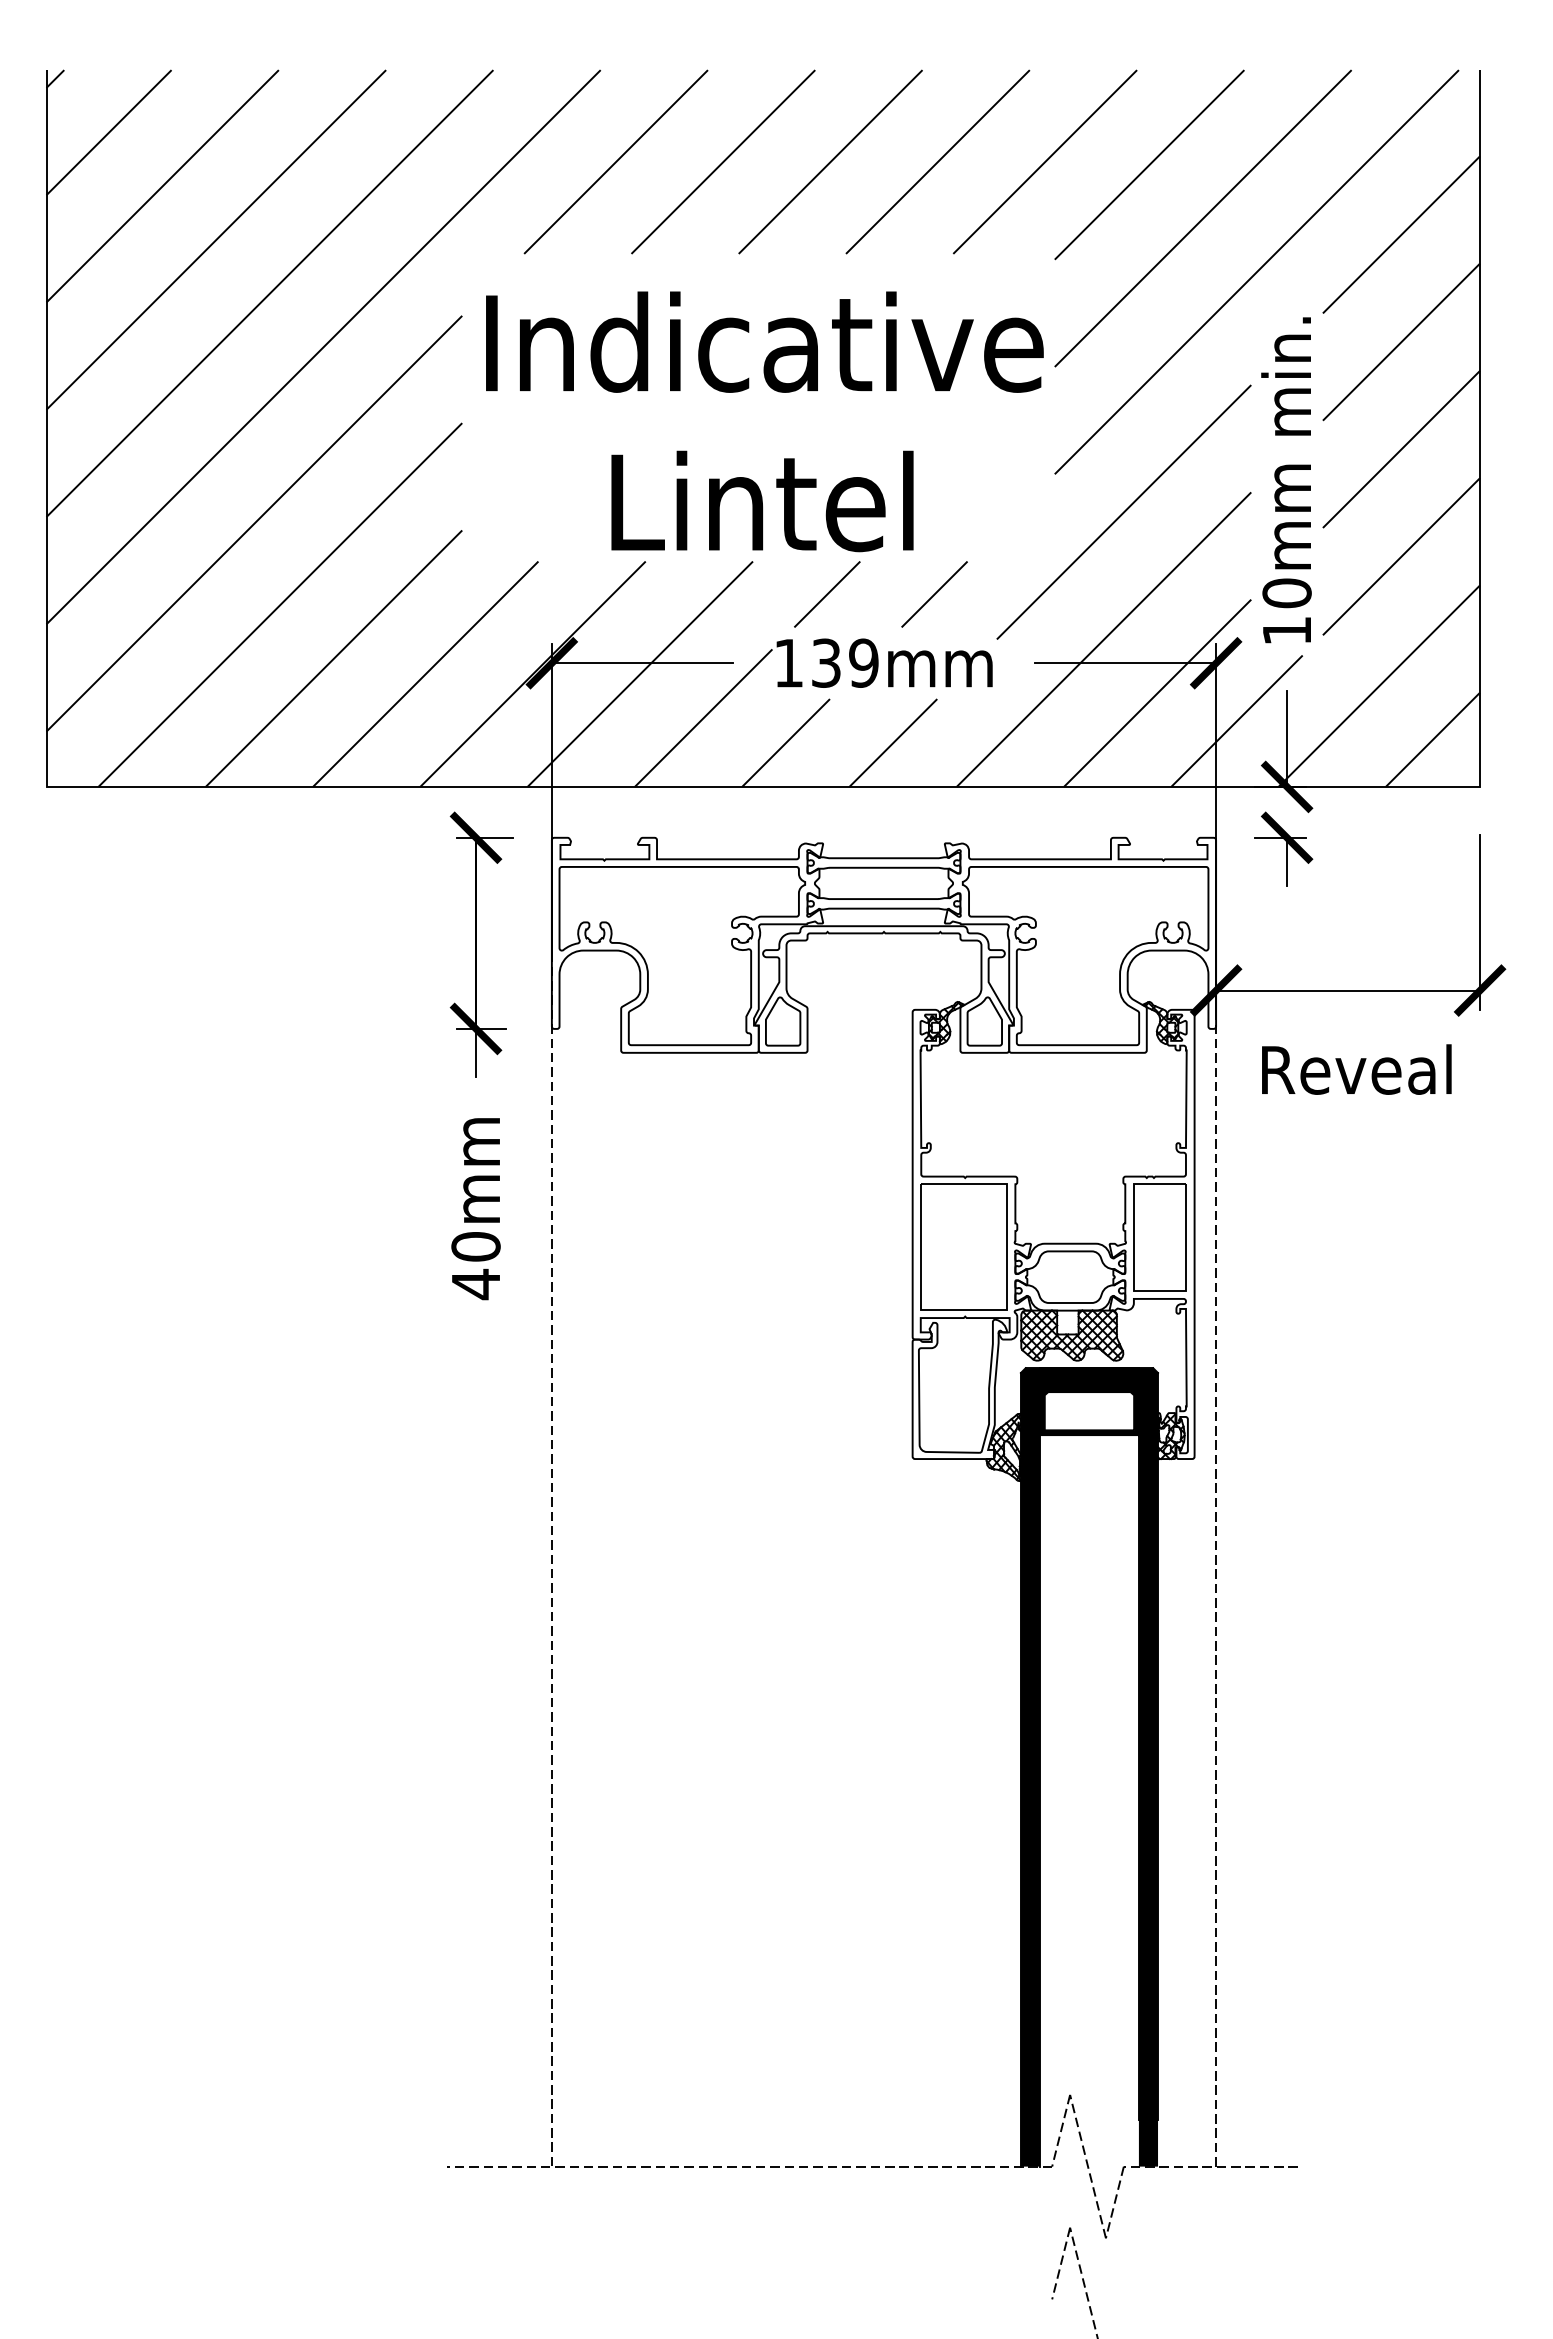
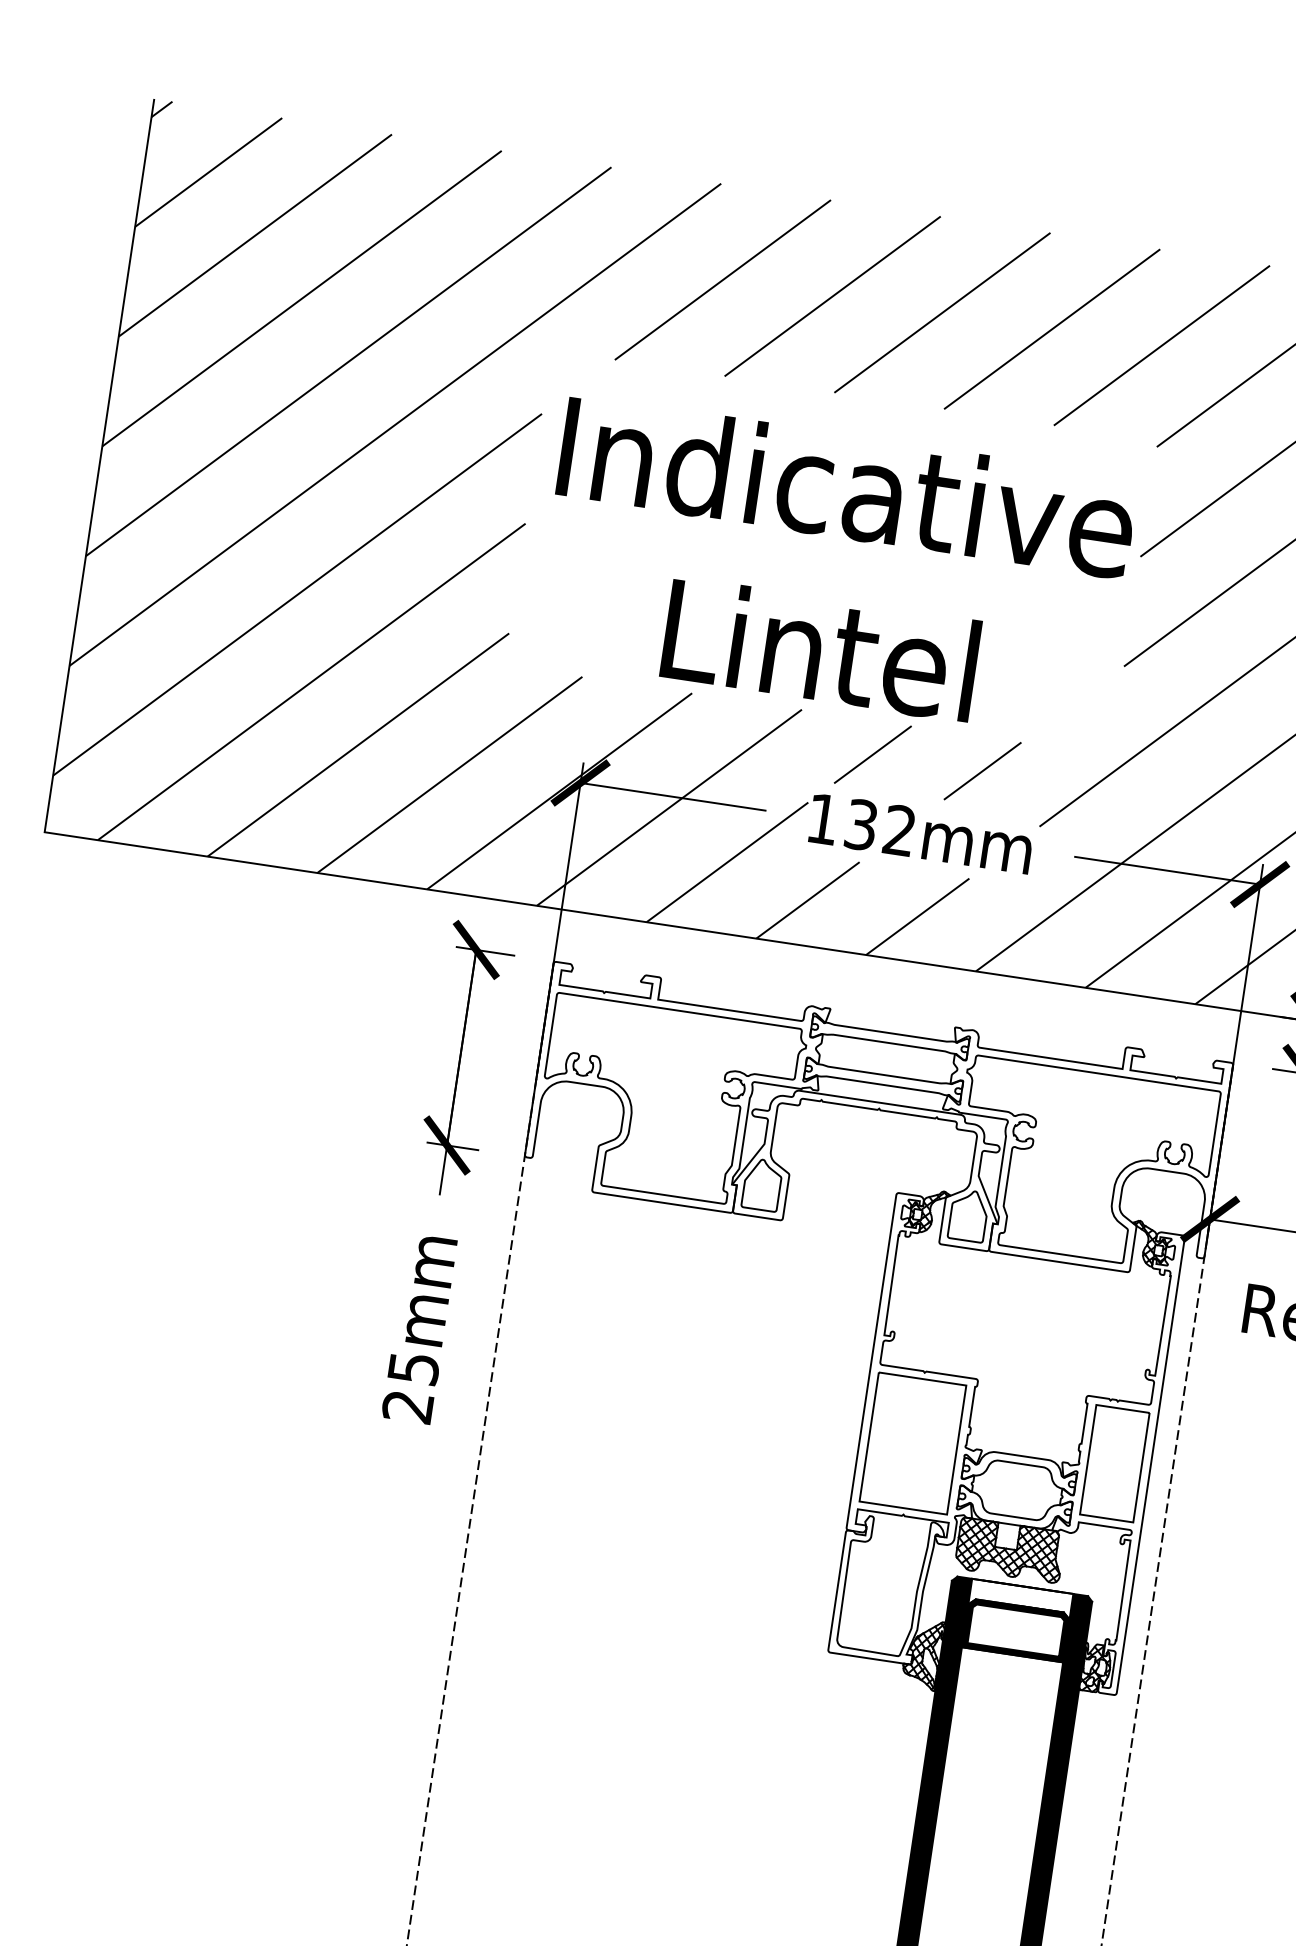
text: (863, 662) -> (899, 829), 139mm -> 132mm
text: (475, 1266) -> (410, 1388), 40mm -> 25mm
fill: (1089, 1380) -> (1020, 1598), removed

